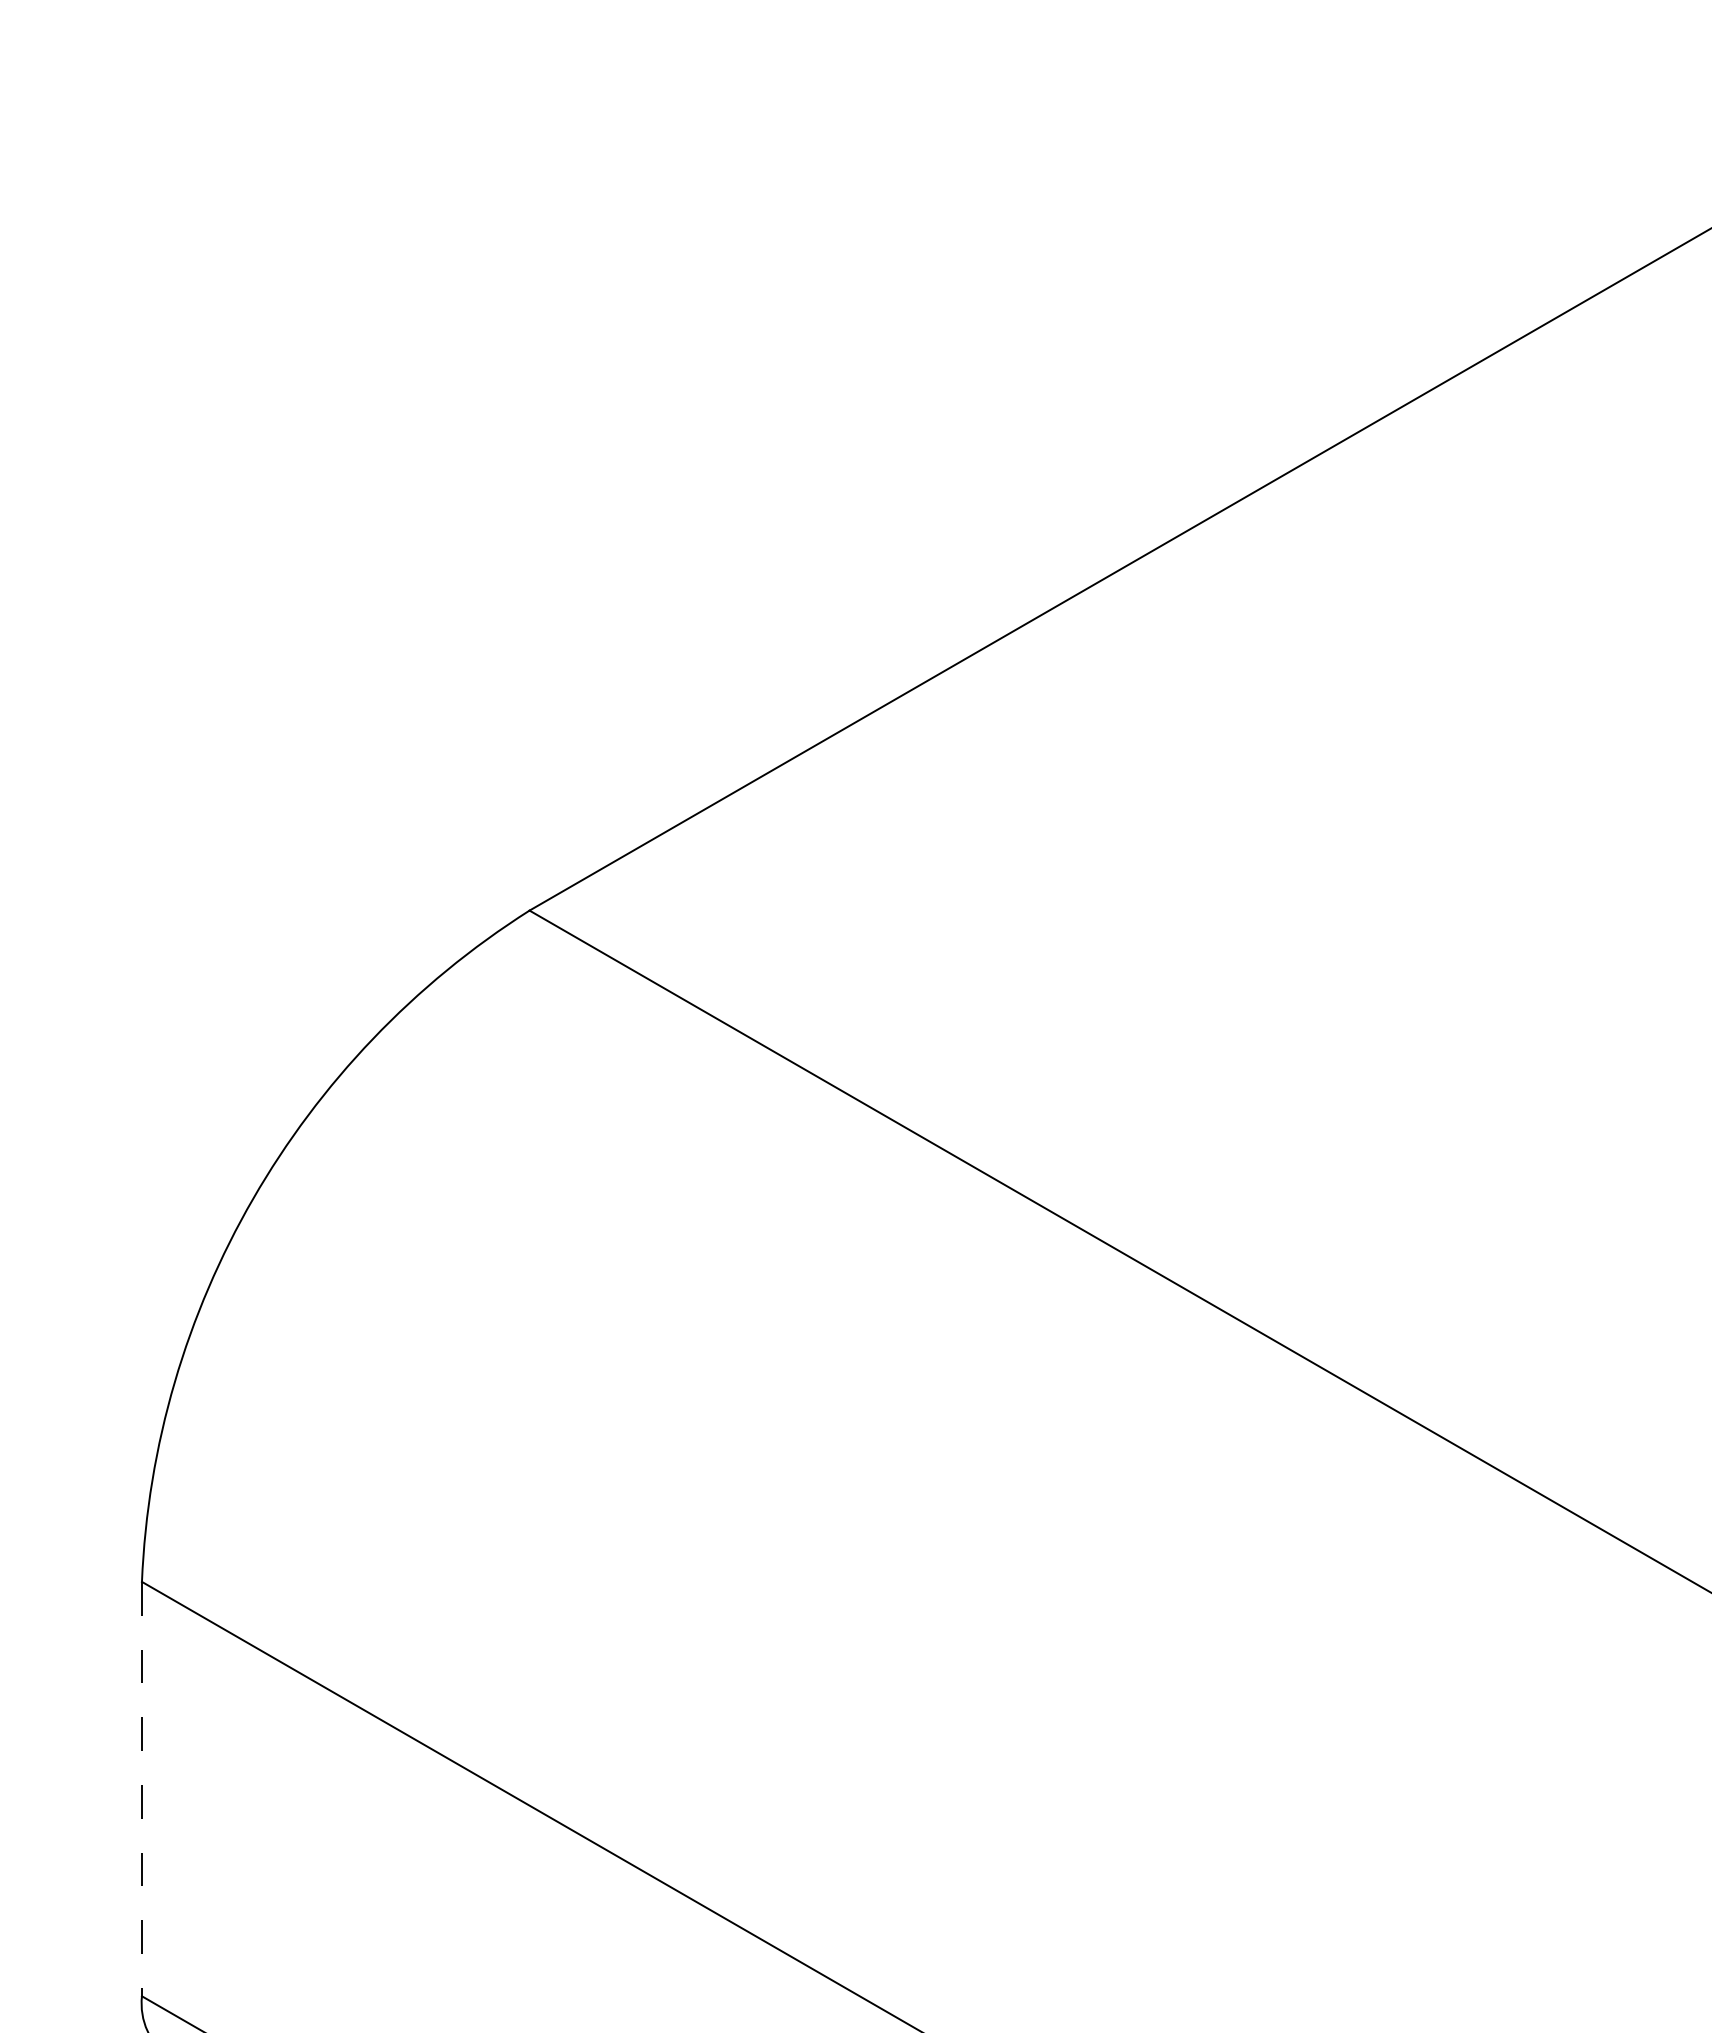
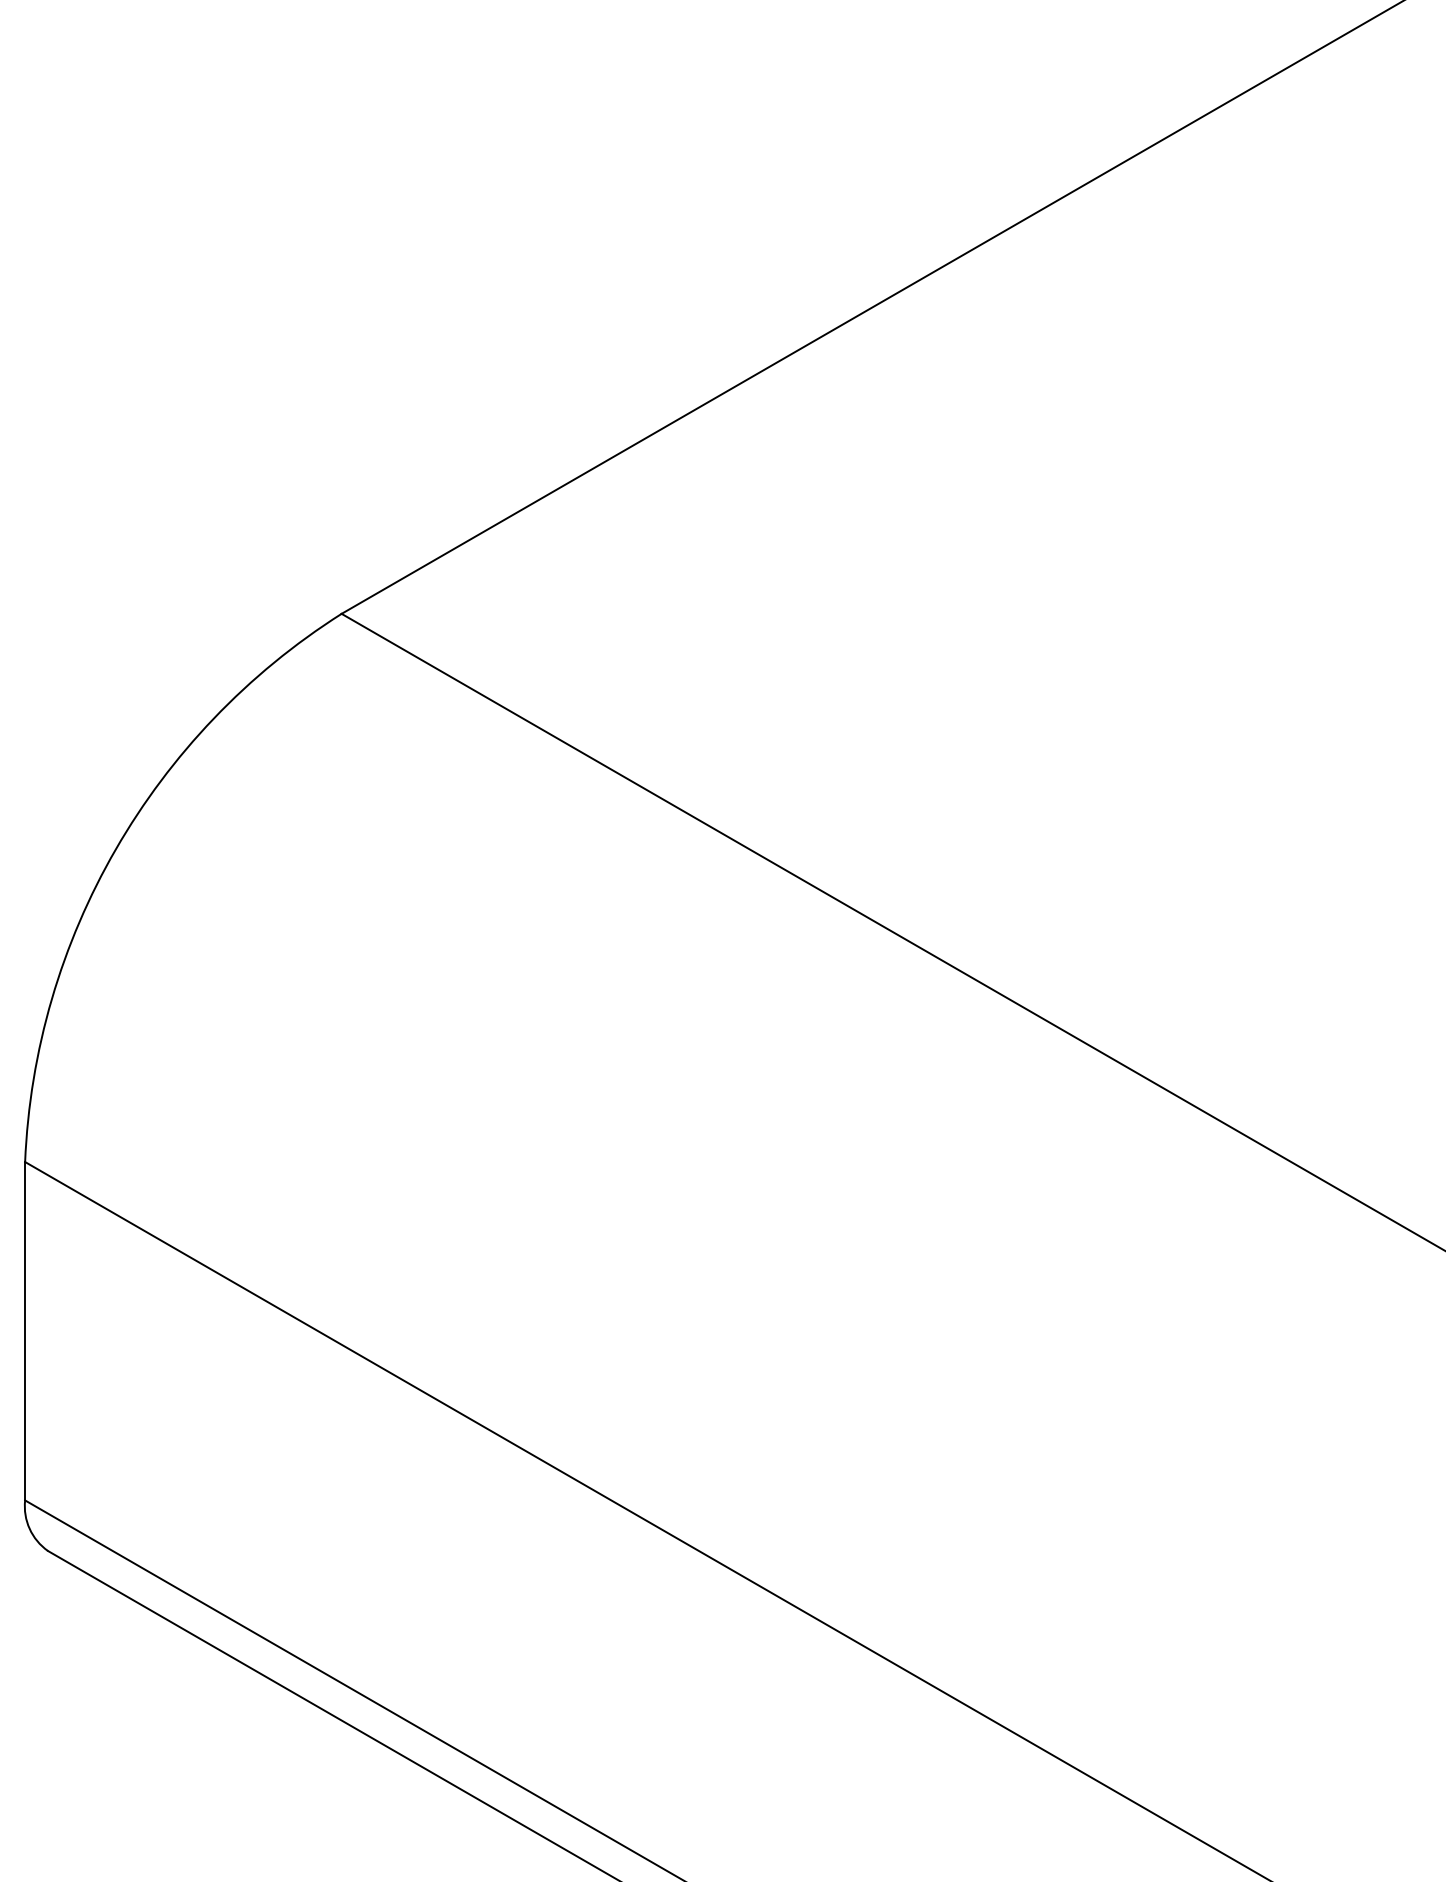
line: (142, 1789) -> (25, 1331), dashed -> solid

